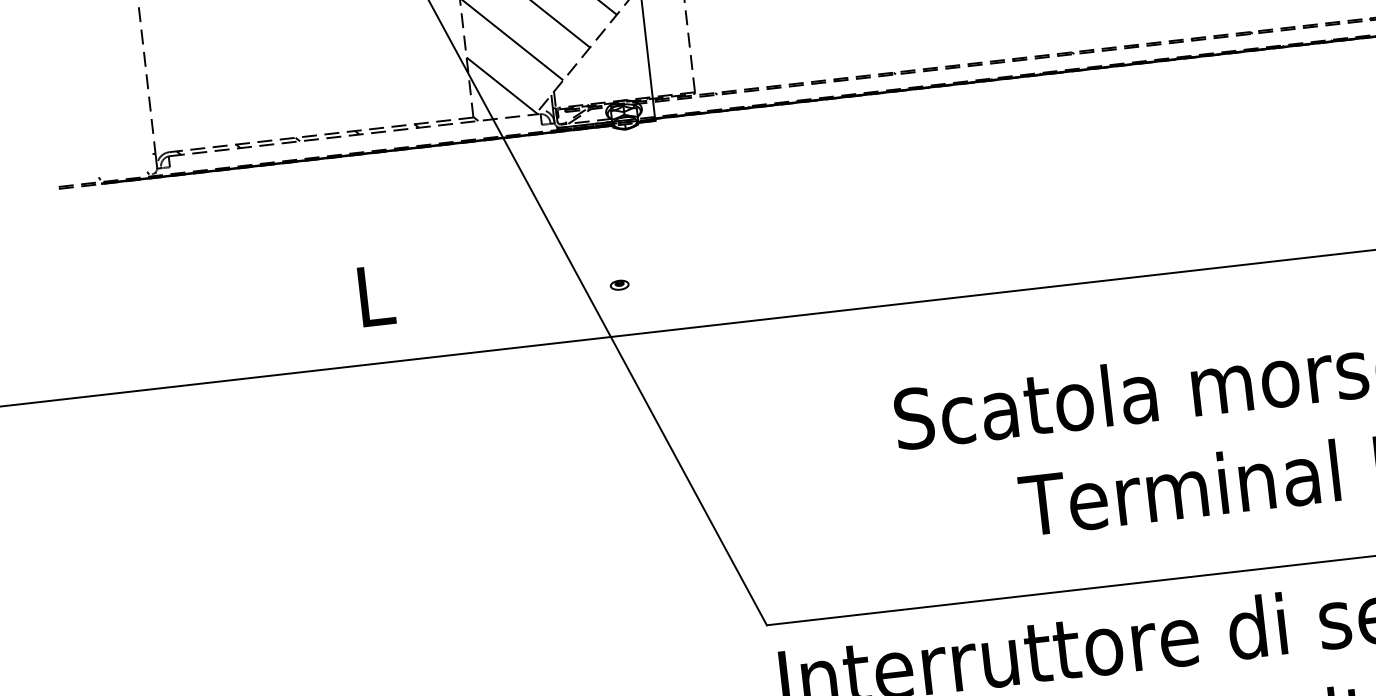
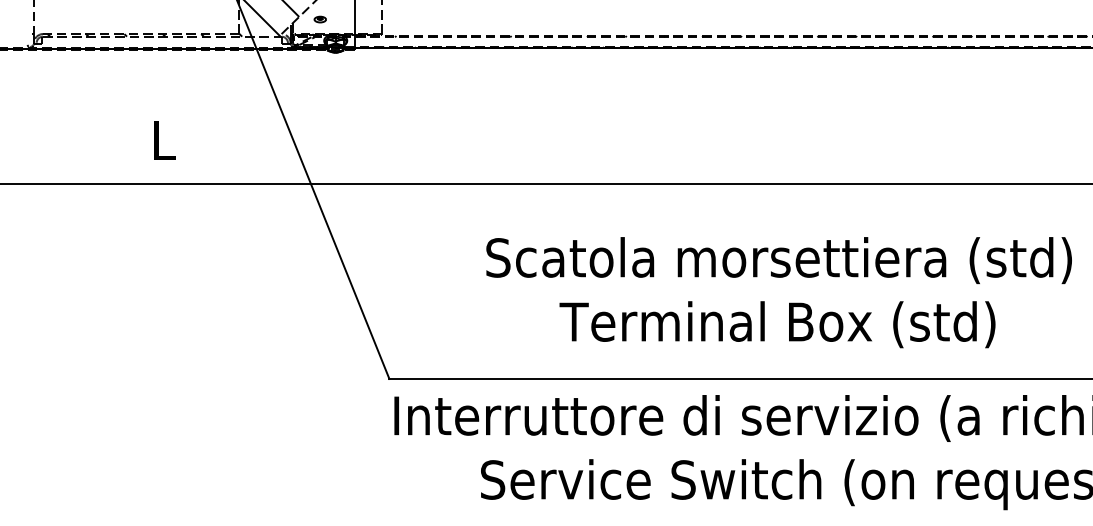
part: (618, 285) -> (319, 19), moved

